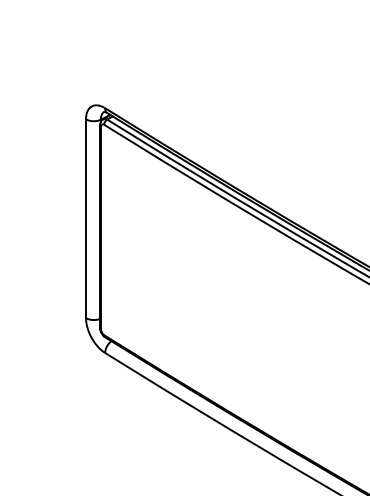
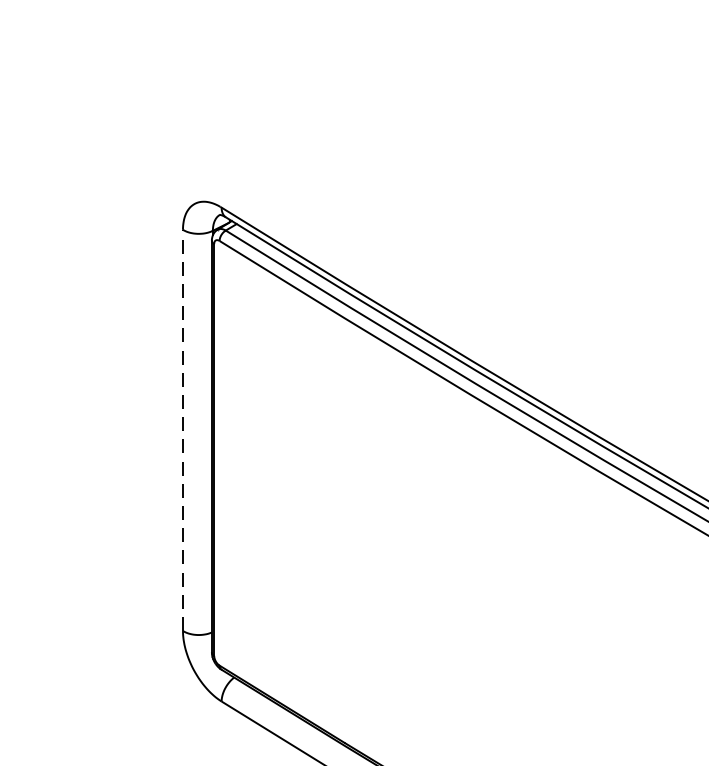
line: (86, 218) -> (183, 430), solid -> dashed

